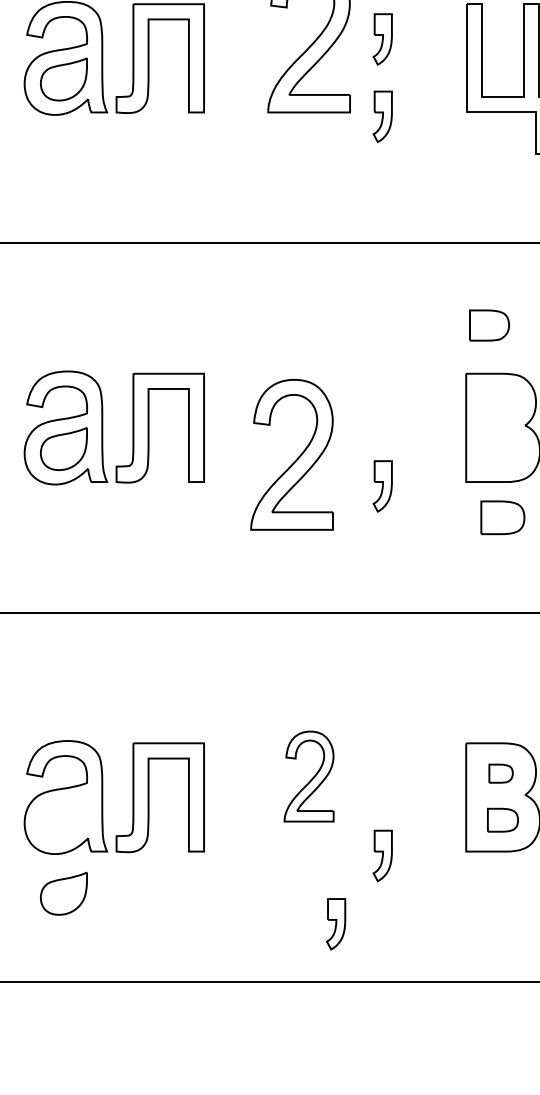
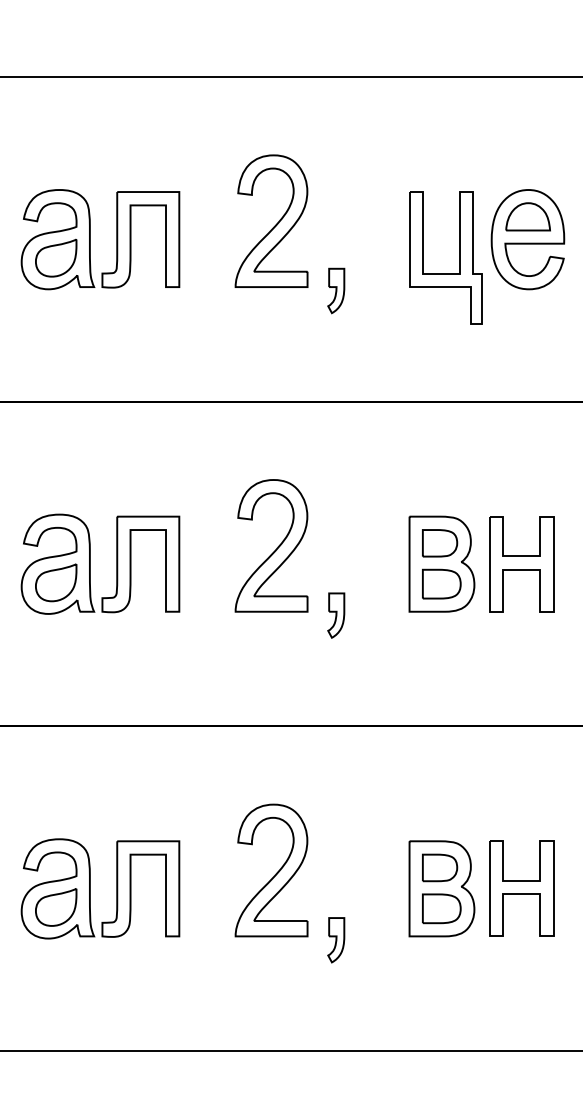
part: (383, 38) -> (336, 222), removed
part: (490, 325) -> (440, 543), moved
part: (291, 454) -> (271, 545), moved
part: (502, 517) -> (441, 583), moved
part: (501, 773) -> (440, 867), size x1.67
part: (309, 776) -> (271, 870), size x1.67
part: (502, 819) -> (441, 908), size x1.43
part: (64, 893) -> (56, 907), moved
part: (336, 924) -> (295, 1000), removed

